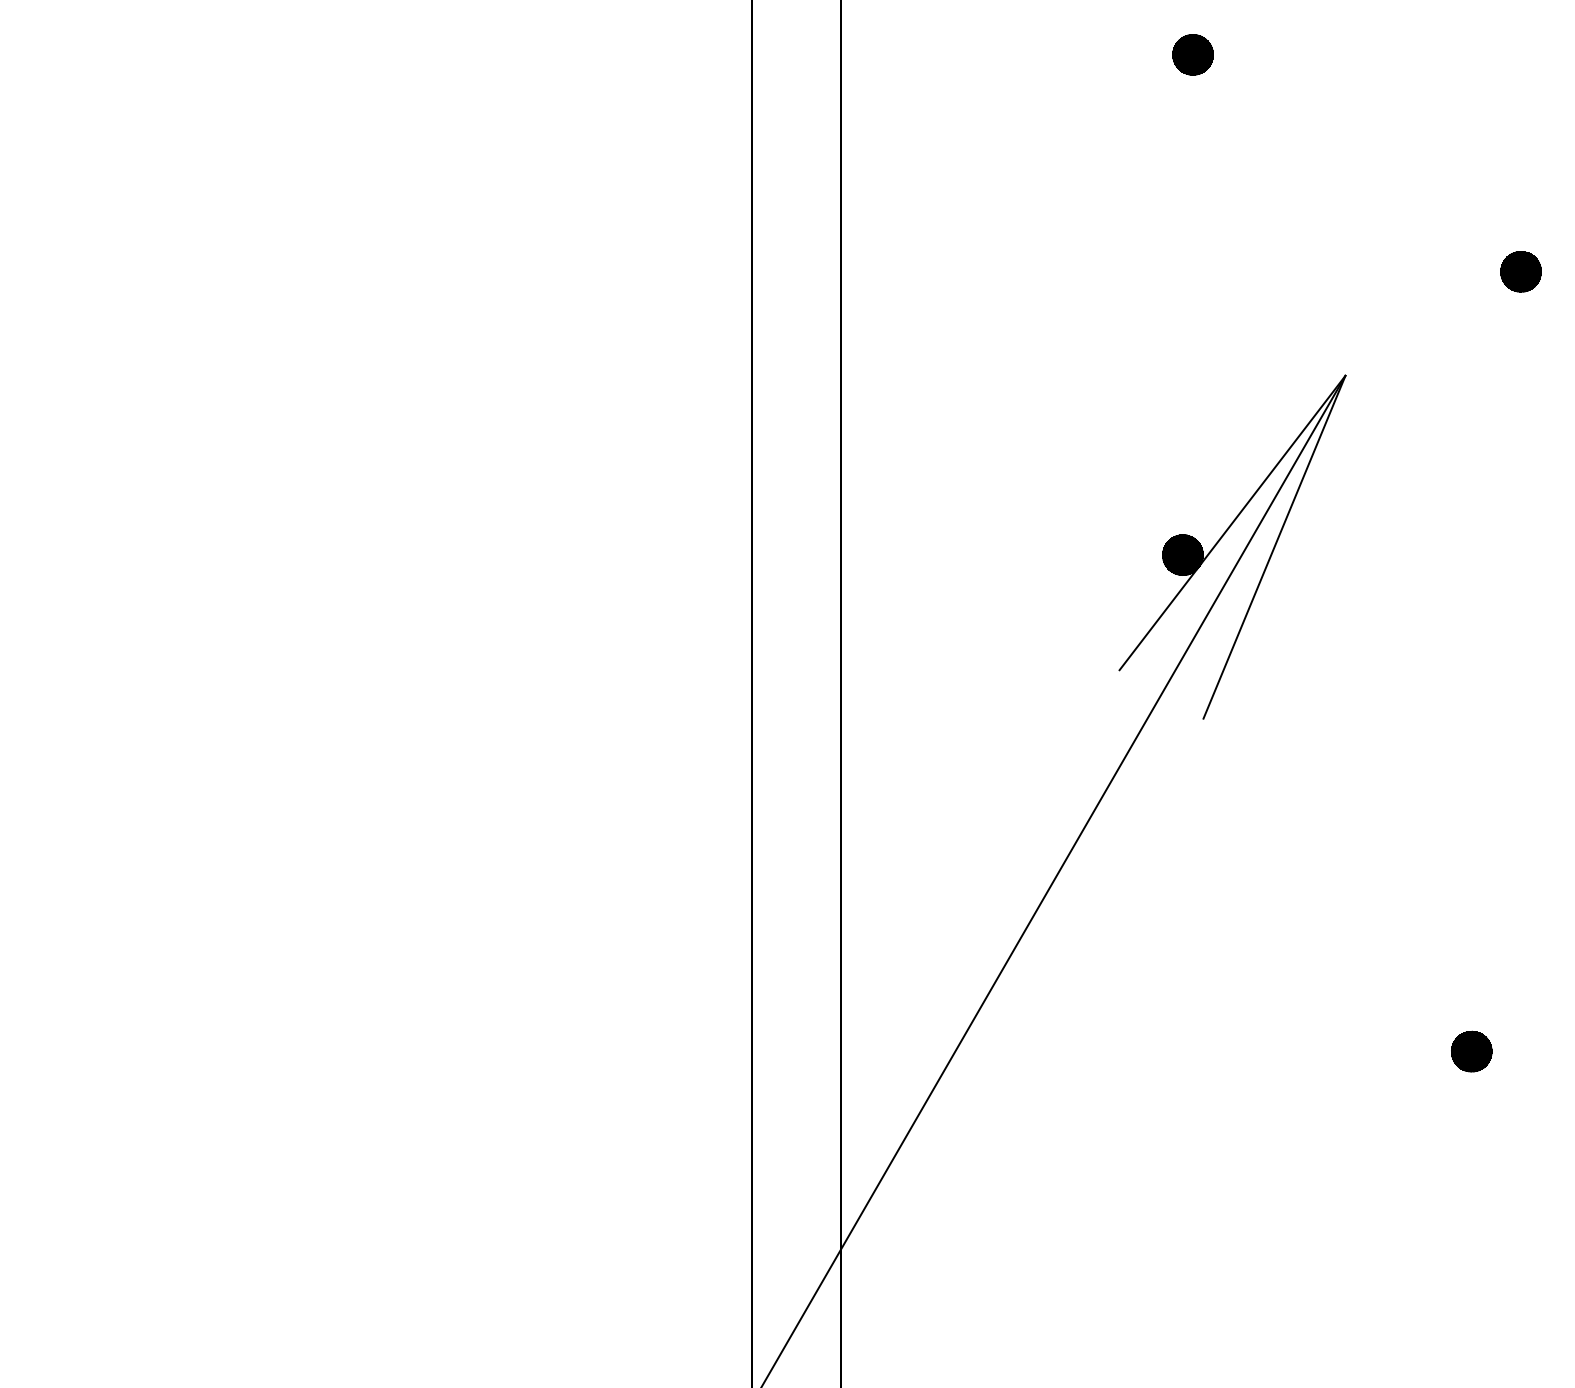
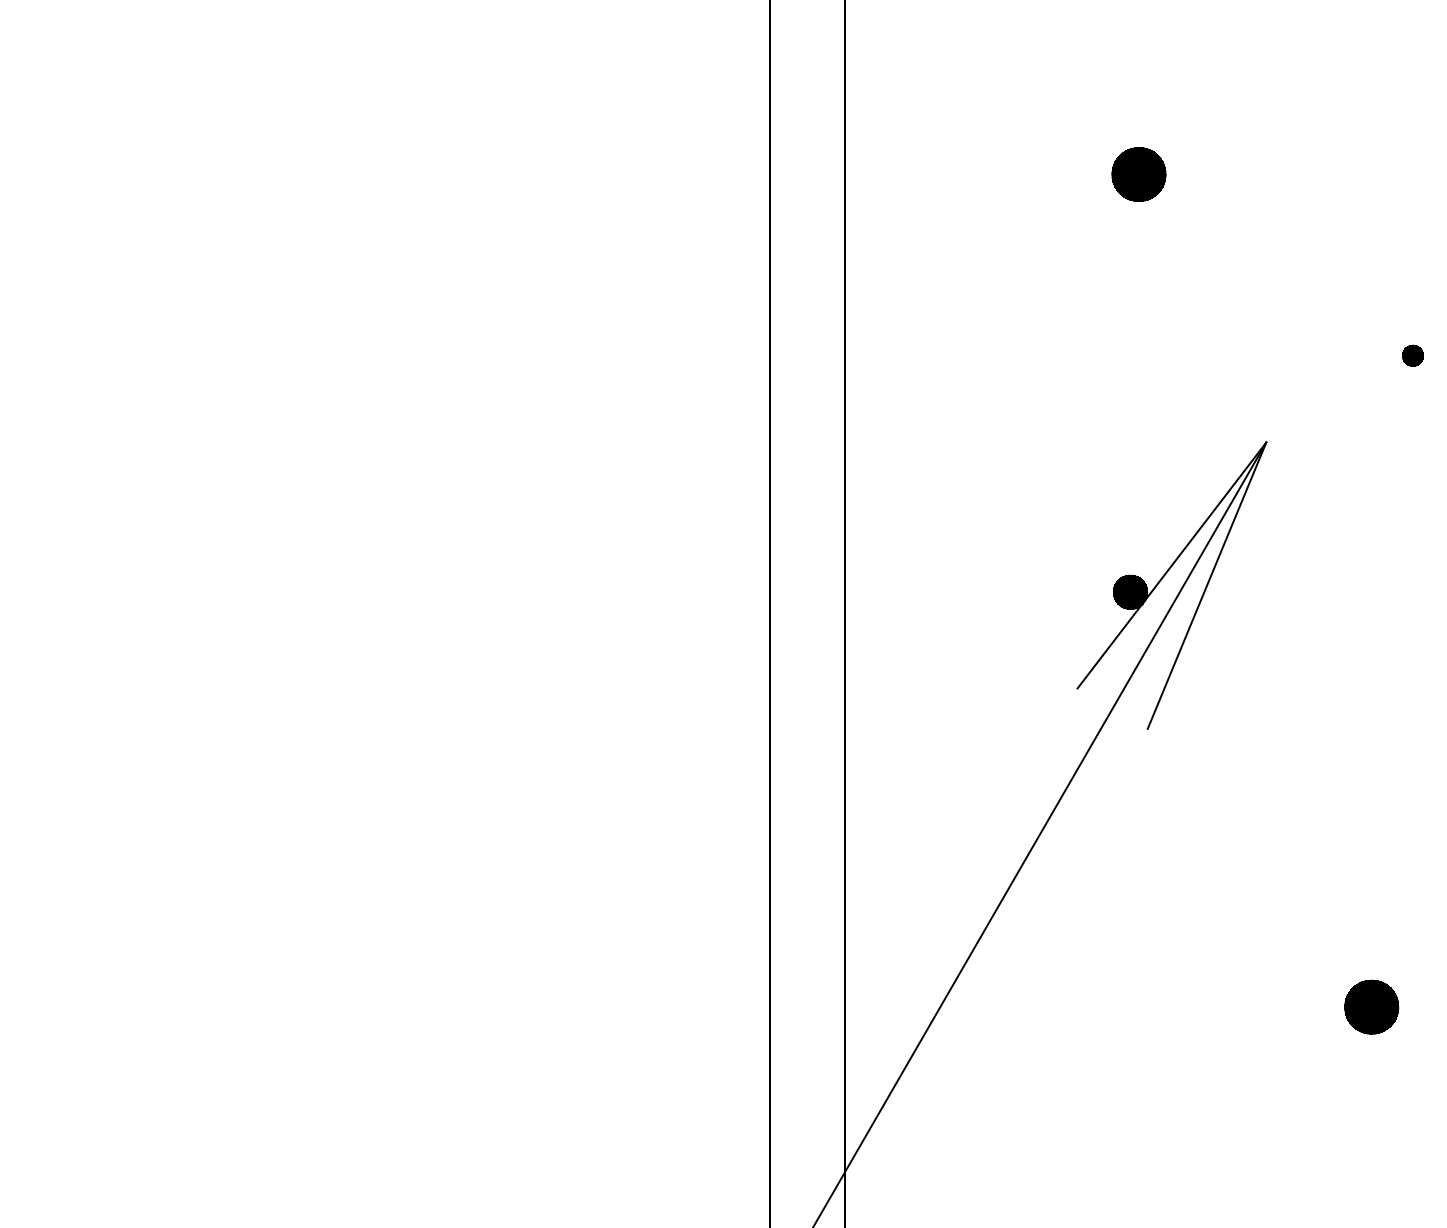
part: (1192, 53) -> (1138, 173), size x1.6
part: (1520, 271) -> (1412, 355), size x0.6
part: (1471, 1050) -> (1371, 1006), size x1.6

